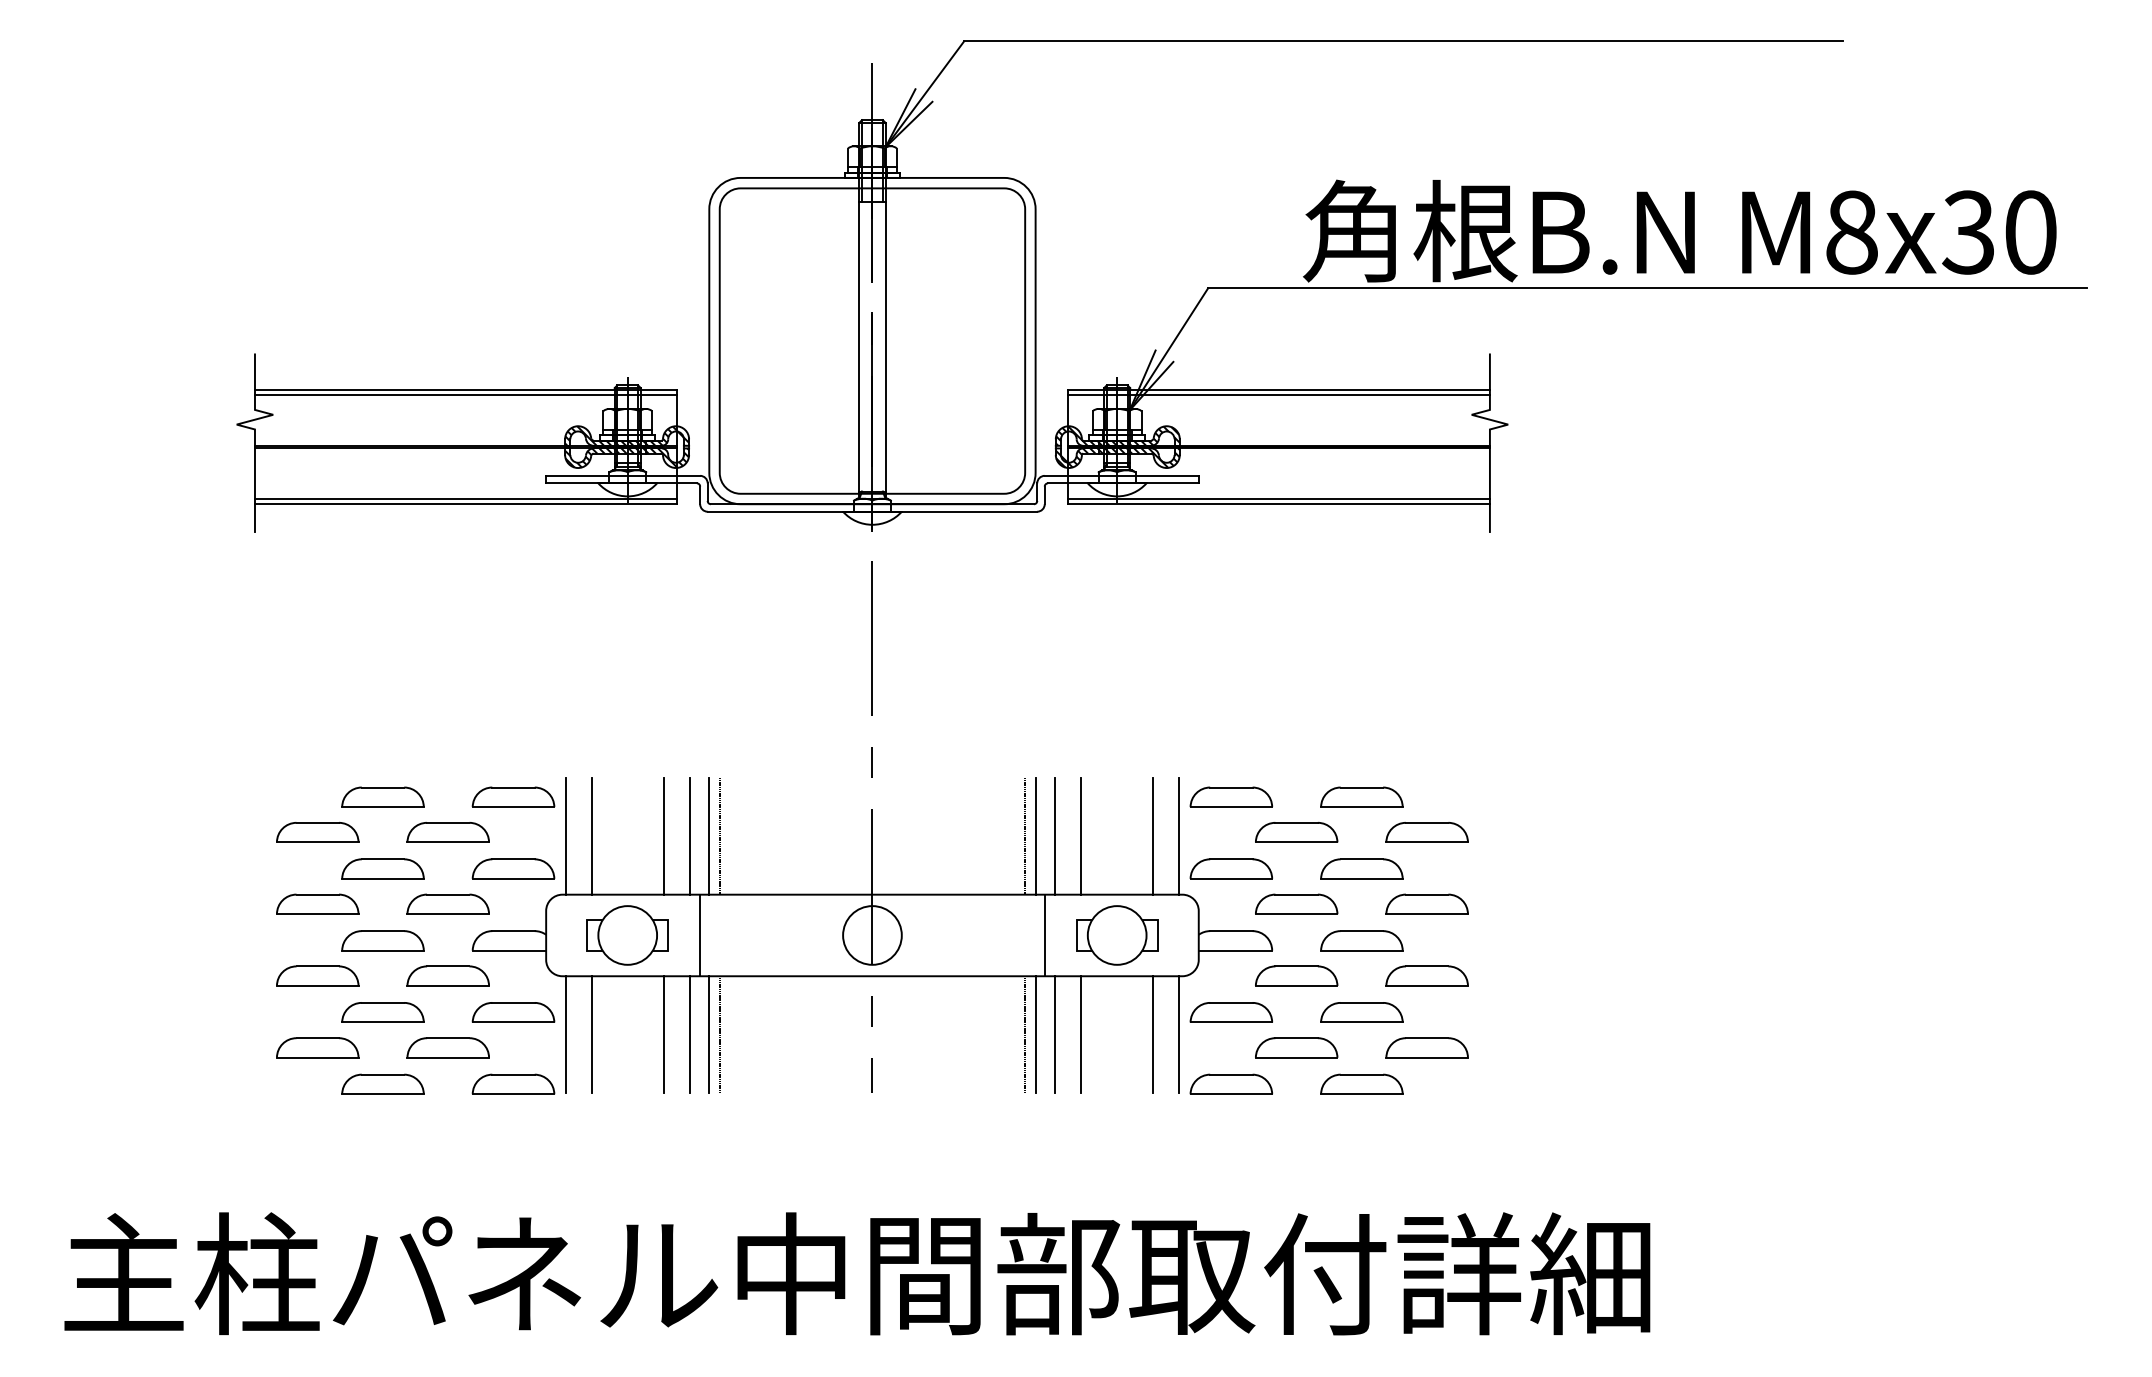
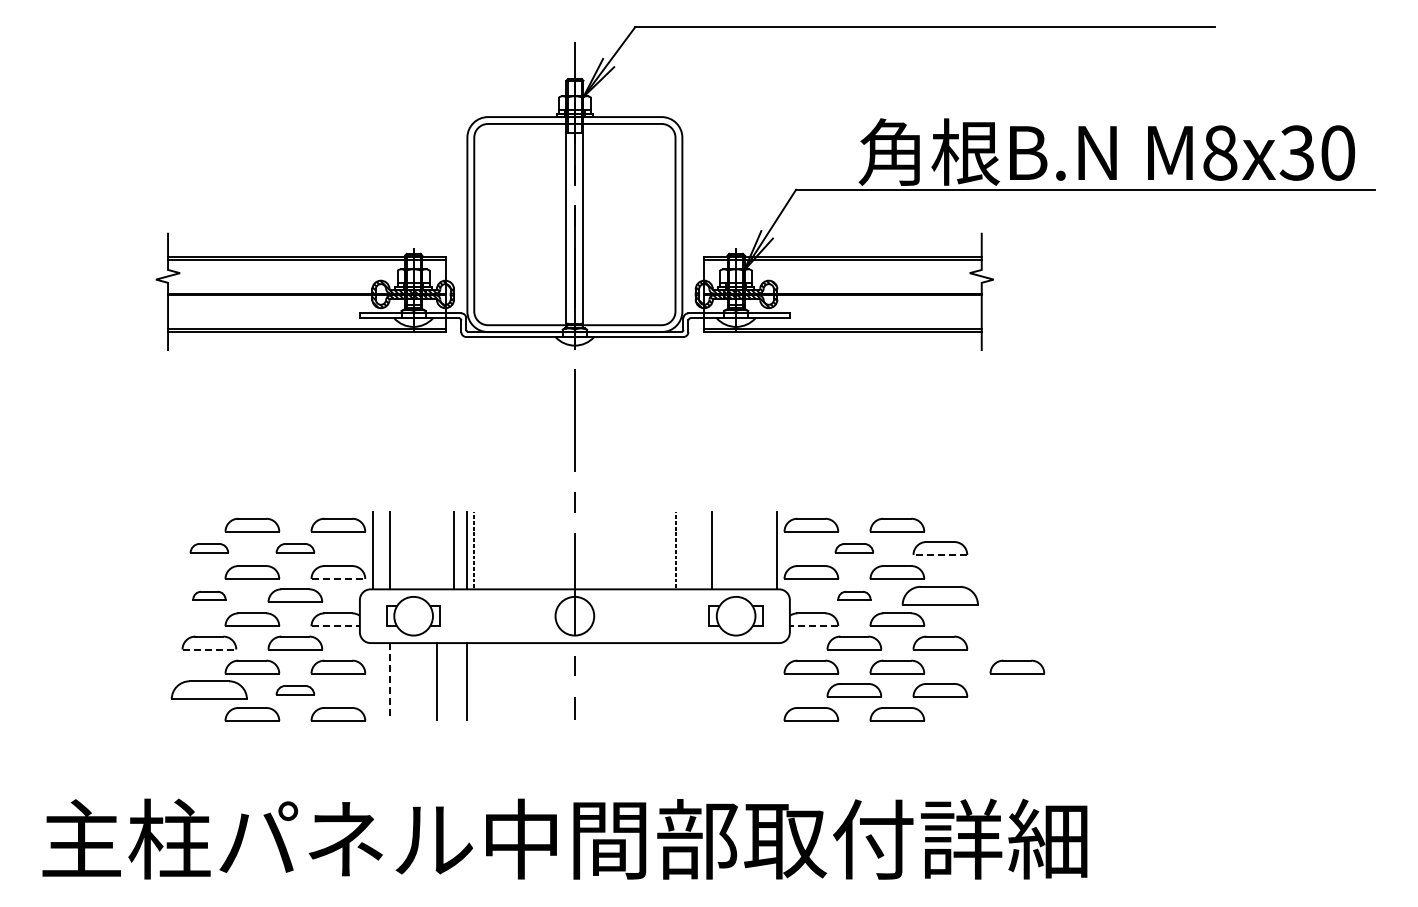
part: (317, 832) -> (209, 548), size x0.7
part: (448, 832) -> (295, 548), size x0.7
part: (1296, 832) -> (854, 548), size x0.7
line: (663, 835) -> (437, 550), removed
line: (1035, 835) -> (682, 550), removed
line: (1055, 835) -> (695, 550), removed
line: (1152, 835) -> (759, 550), removed
line: (1427, 841) -> (940, 554), solid -> dashed
line: (513, 878) -> (338, 578), solid -> dashed
part: (317, 904) -> (209, 595), size x0.6
part: (1296, 904) -> (854, 595), size x0.6
part: (1427, 904) -> (940, 595), size x1.4
line: (700, 935) -> (461, 616), removed
line: (1044, 935) -> (688, 616), removed
line: (510, 951) -> (336, 626), solid -> dashed
line: (1234, 951) -> (813, 626), solid -> dashed
line: (317, 985) -> (209, 649), solid -> dashed
part: (1544, 1011) -> (1017, 666), added
line: (565, 1034) -> (372, 681), removed
line: (689, 1034) -> (454, 681), removed
line: (720, 1034) -> (474, 681), removed
line: (1025, 1034) -> (675, 681), removed
line: (1035, 1034) -> (682, 681), removed
line: (1055, 1034) -> (695, 681), removed
line: (1081, 1034) -> (712, 681), removed
line: (1152, 1034) -> (759, 681), removed
line: (1178, 1034) -> (776, 681), removed
line: (591, 1036) -> (389, 682), solid -> dashed
part: (317, 1048) -> (209, 690), size x1.4
part: (448, 1048) -> (295, 690), size x0.7

